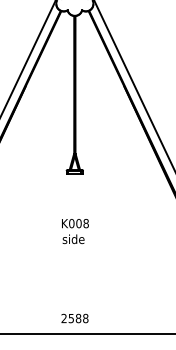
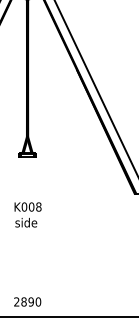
text: (78, 318) -> (31, 301), 2588 -> 2890

